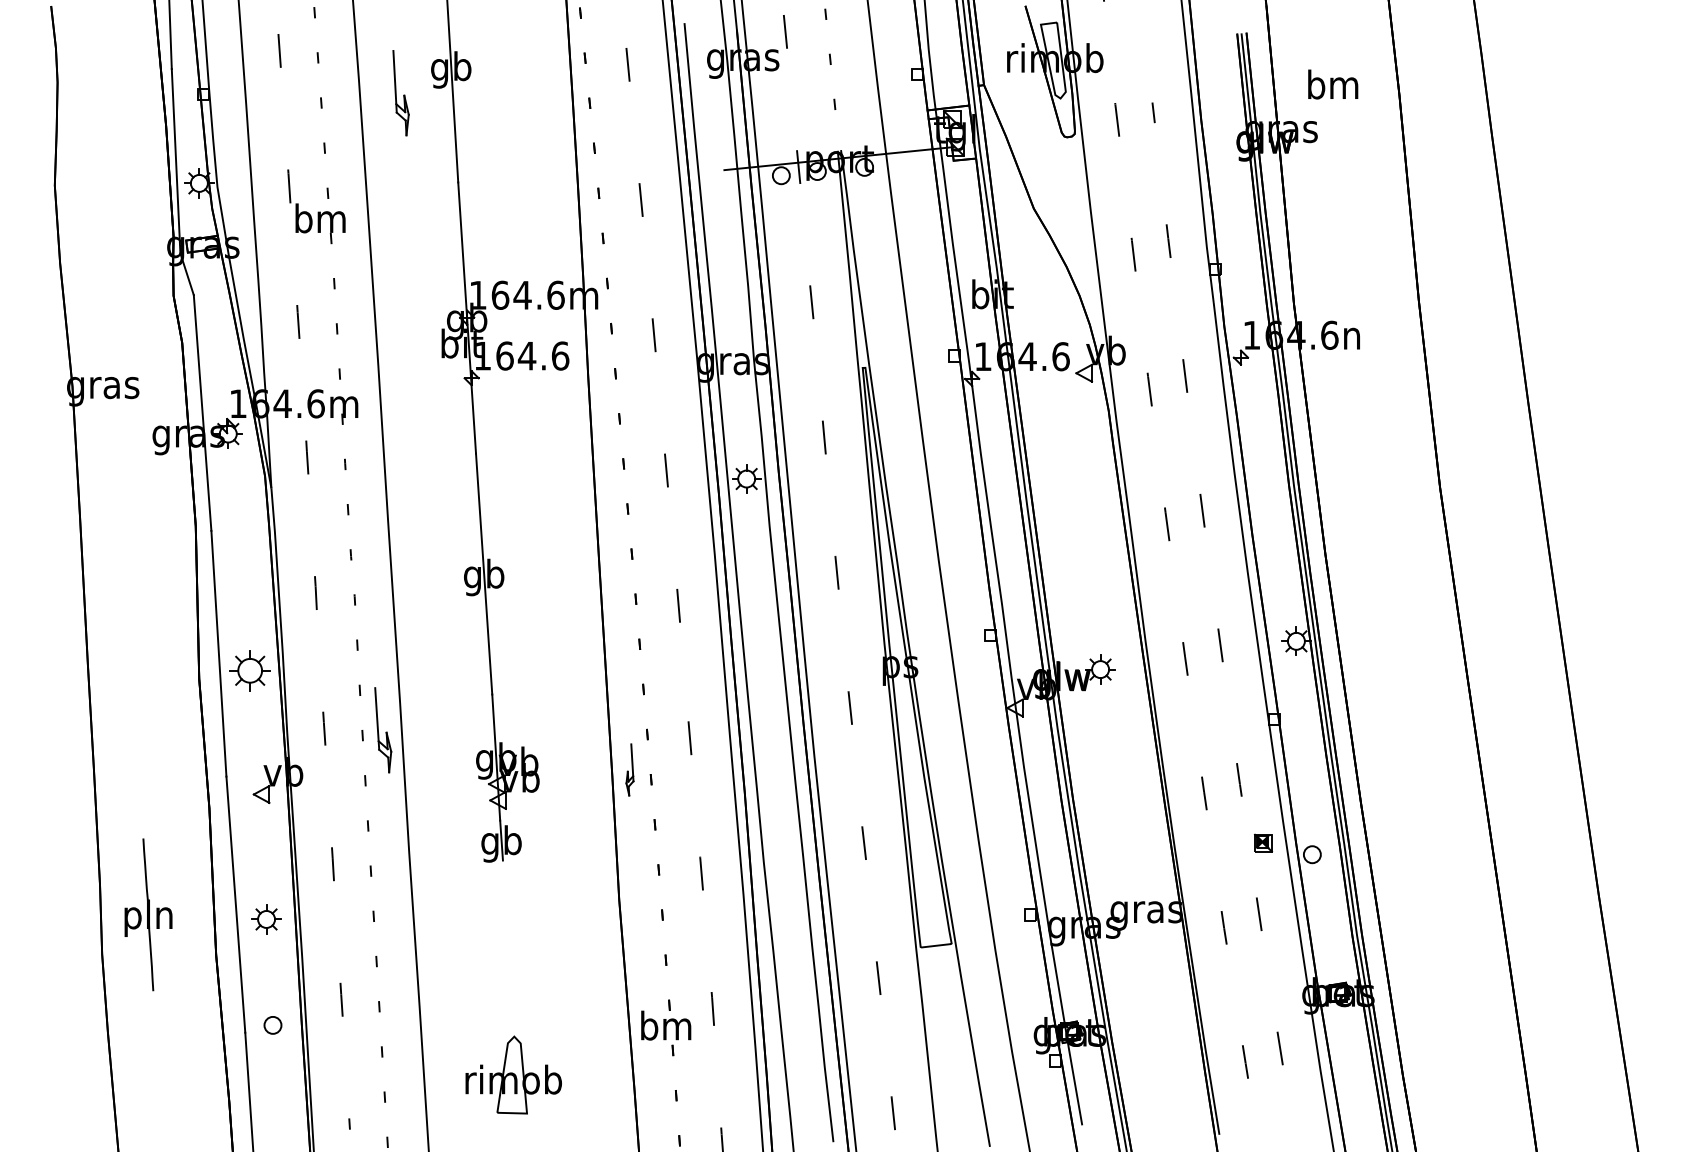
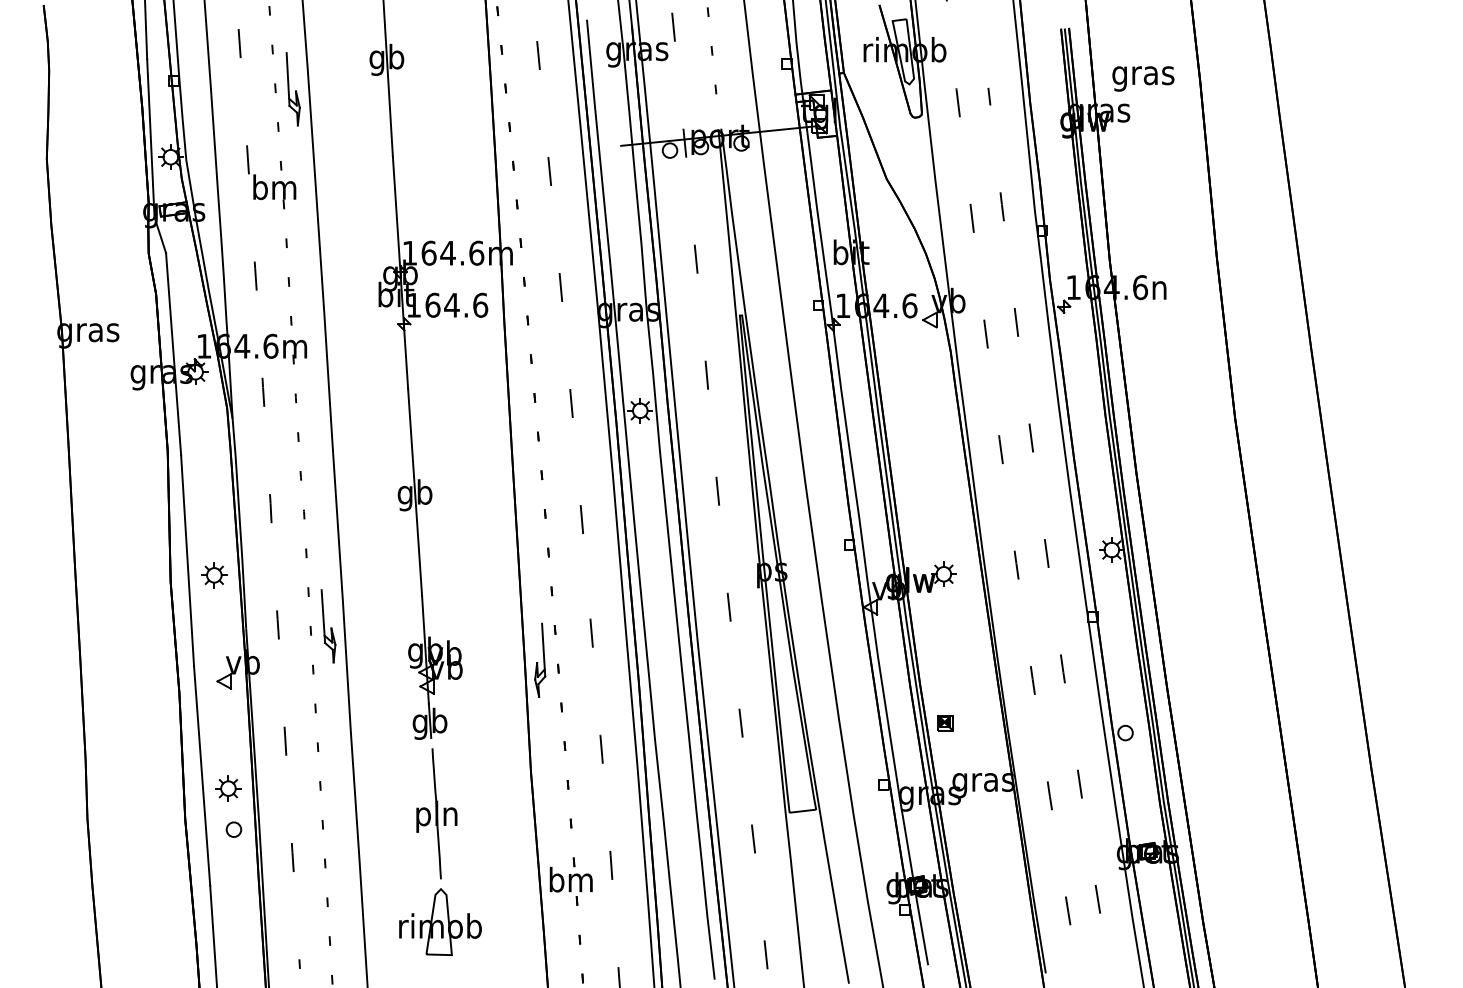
text: (1333, 88) -> (1143, 75), bm -> gras
part: (400, 93) -> (292, 89), moved
part: (249, 670) -> (213, 575), size x0.71
part: (629, 769) -> (539, 659), size x1.67
part: (1263, 842) -> (945, 722), moved
part: (148, 914) -> (436, 813), moved
part: (272, 1025) -> (233, 829), moved

